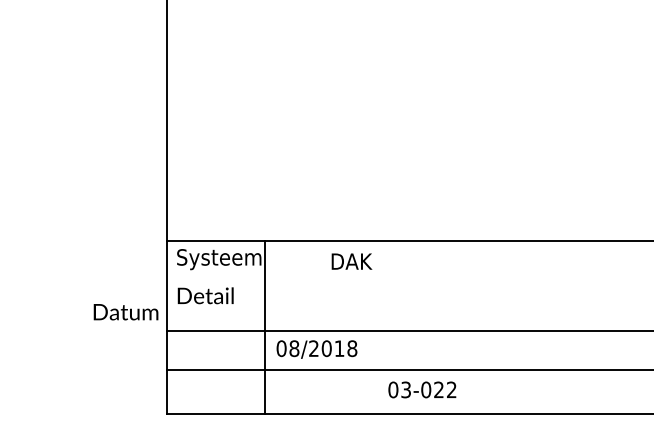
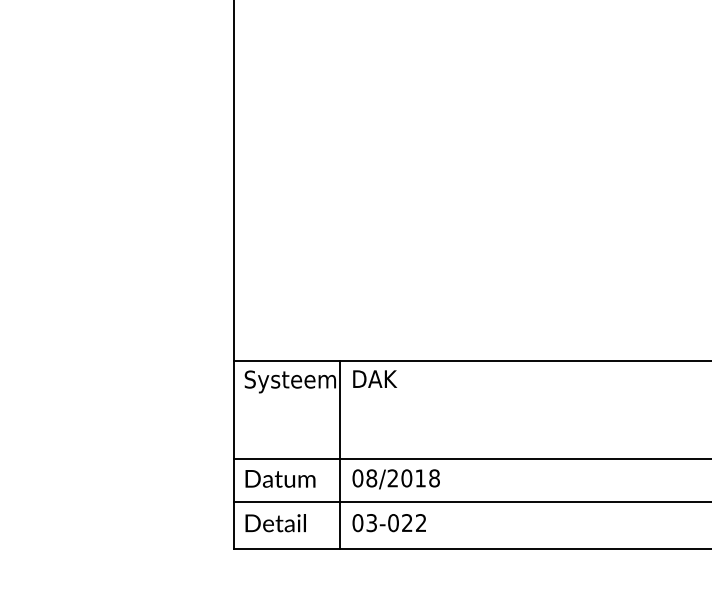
text: (352, 261) -> (375, 378), moved
text: (205, 296) -> (275, 523), moved
text: (126, 311) -> (280, 478), moved
text: (421, 390) -> (388, 523), moved

